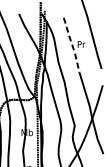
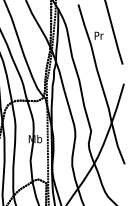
line: (72, 45) -> (88, 36), dashed -> solid

